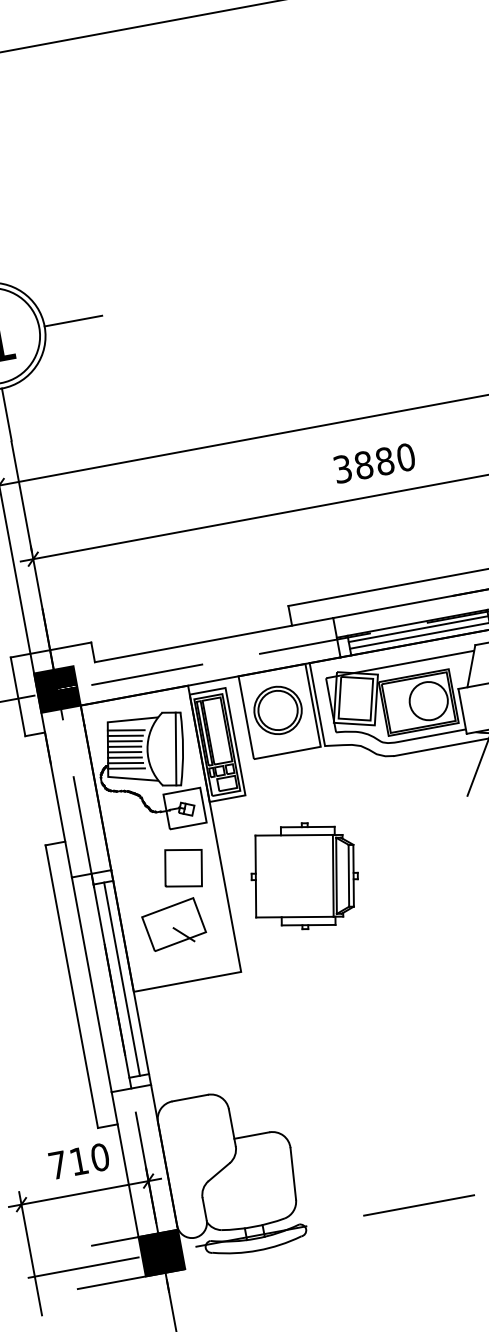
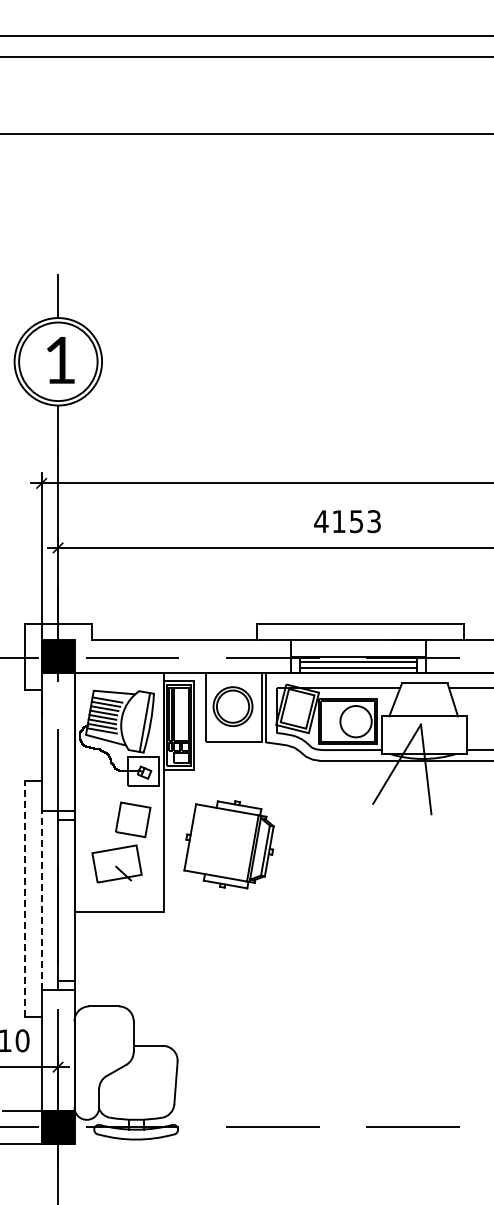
line: (73, 320) -> (126, 361), removed
text: (374, 463) -> (347, 521), 3880 -> 4153
line: (121, 978) -> (66, 899), removed
line: (91, 985) -> (41, 900), solid -> dashed
line: (72, 986) -> (25, 898), solid -> dashed

